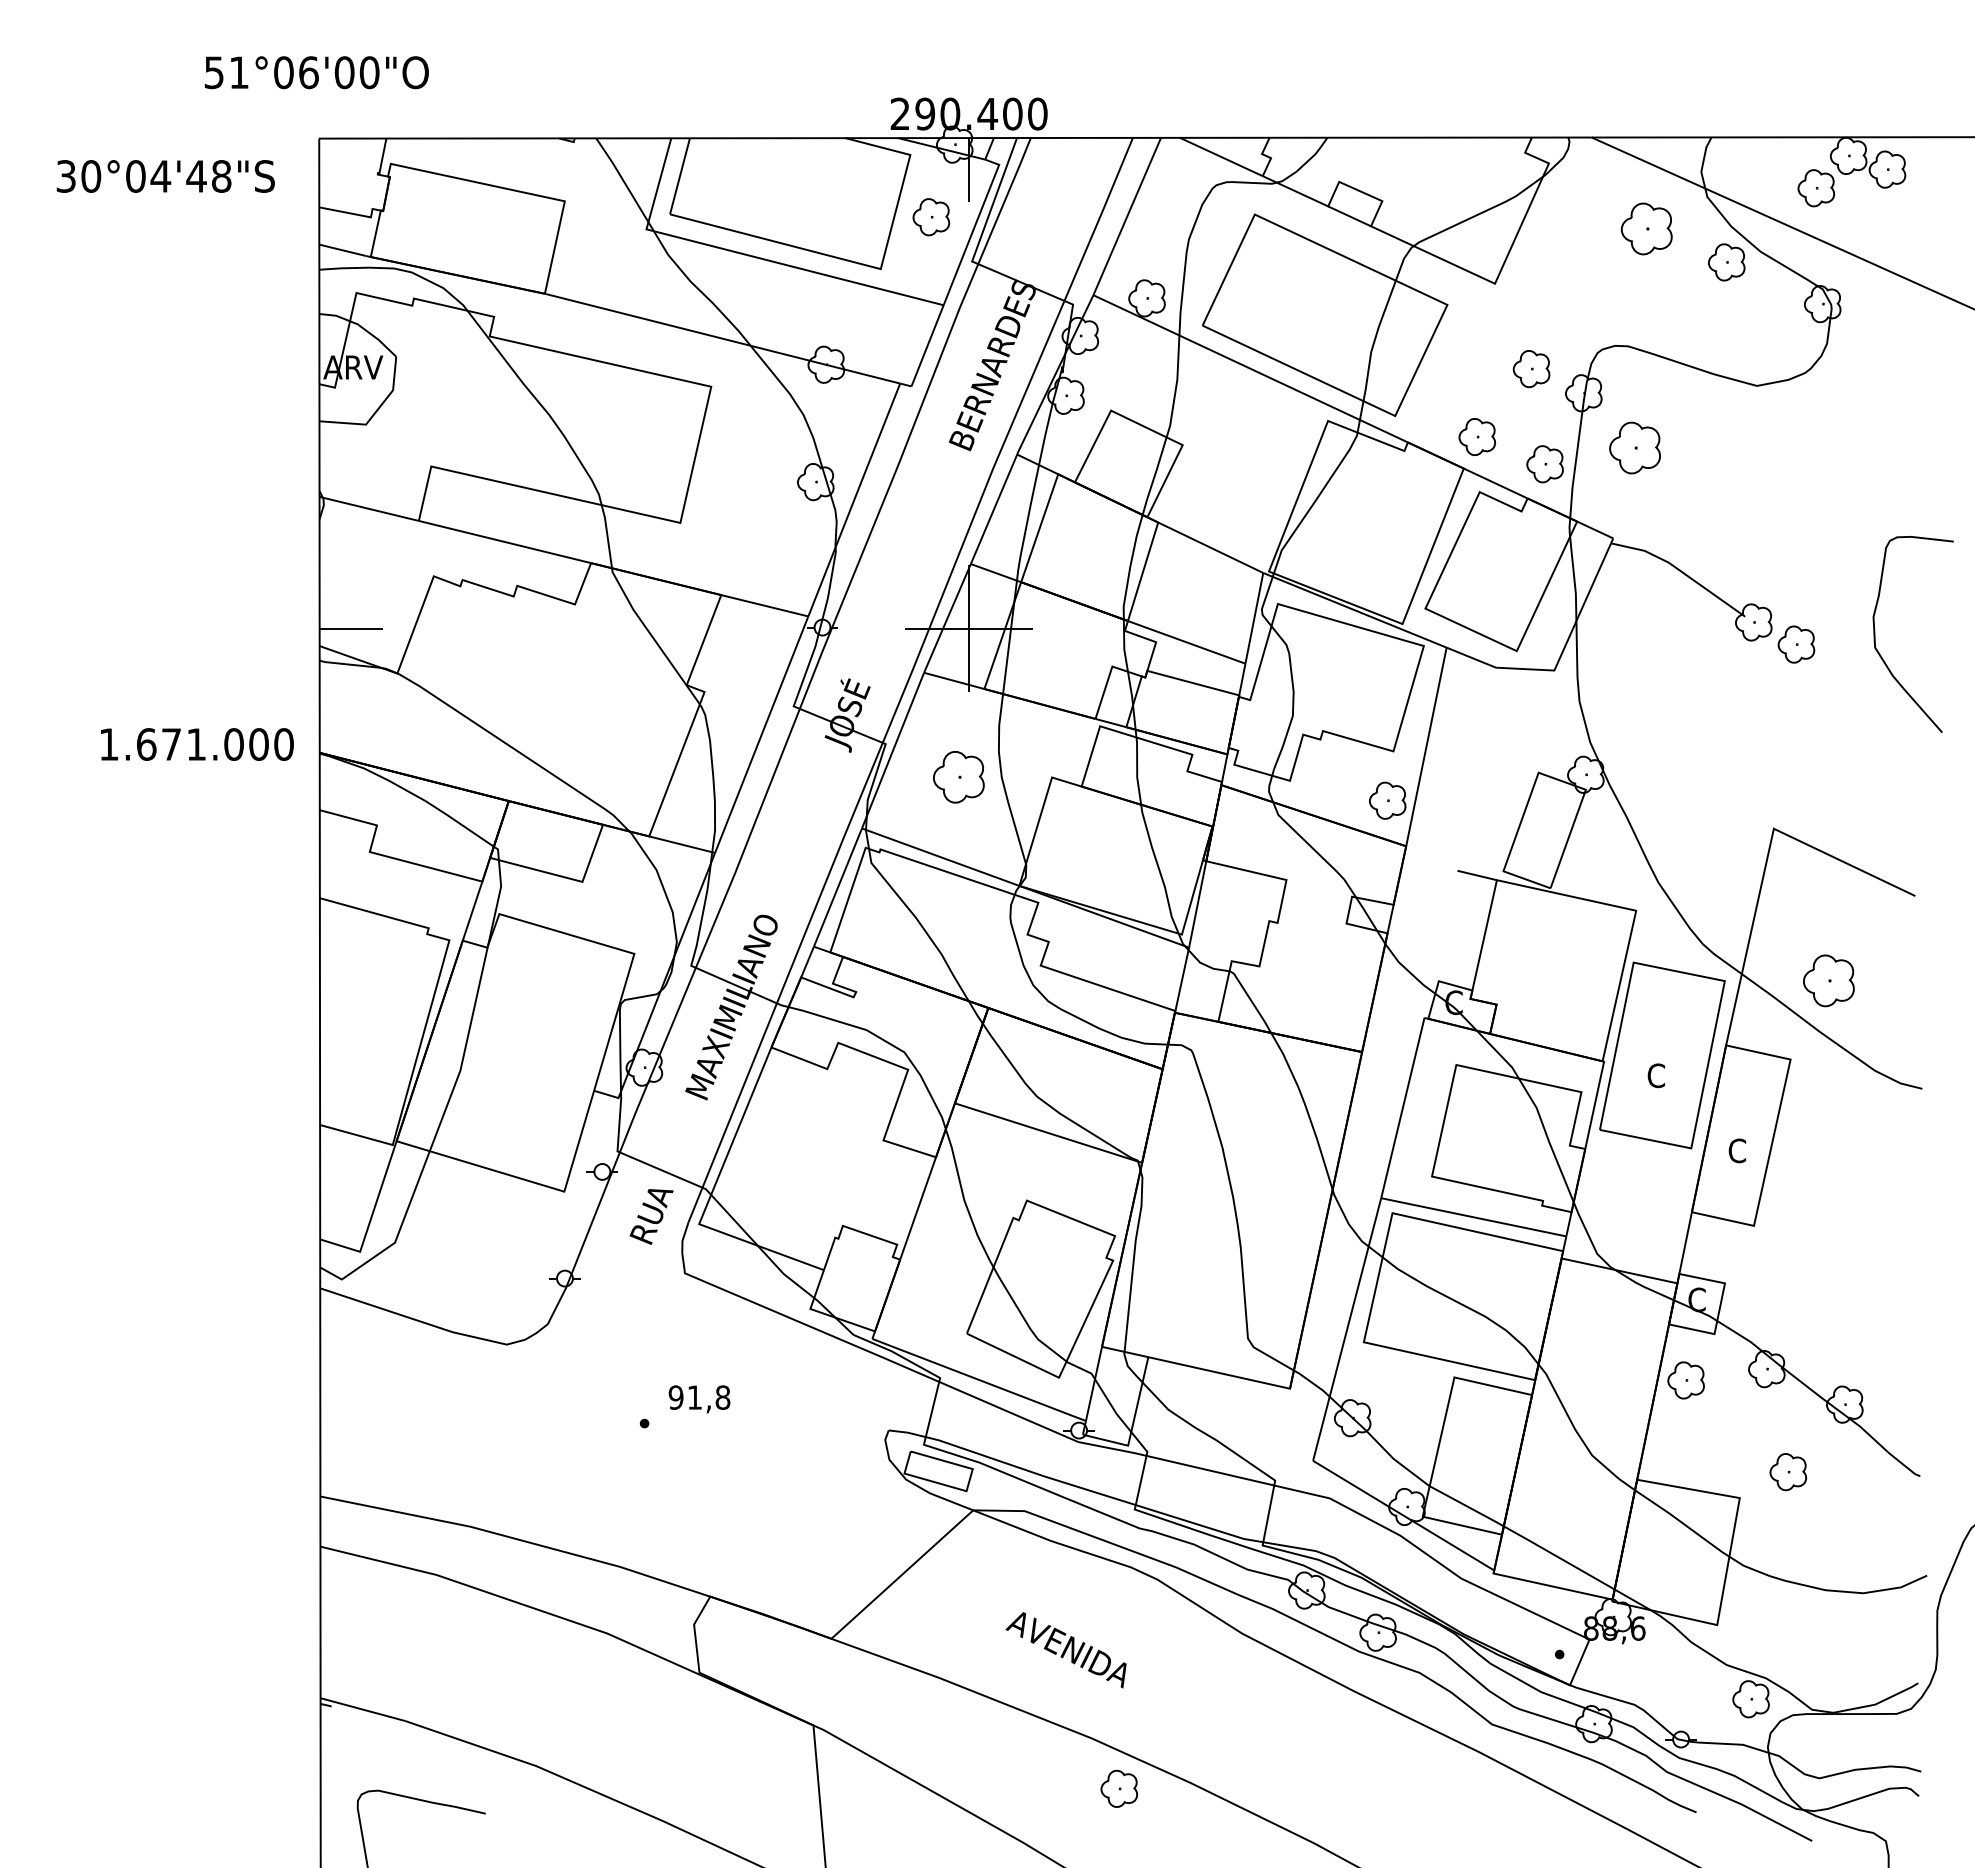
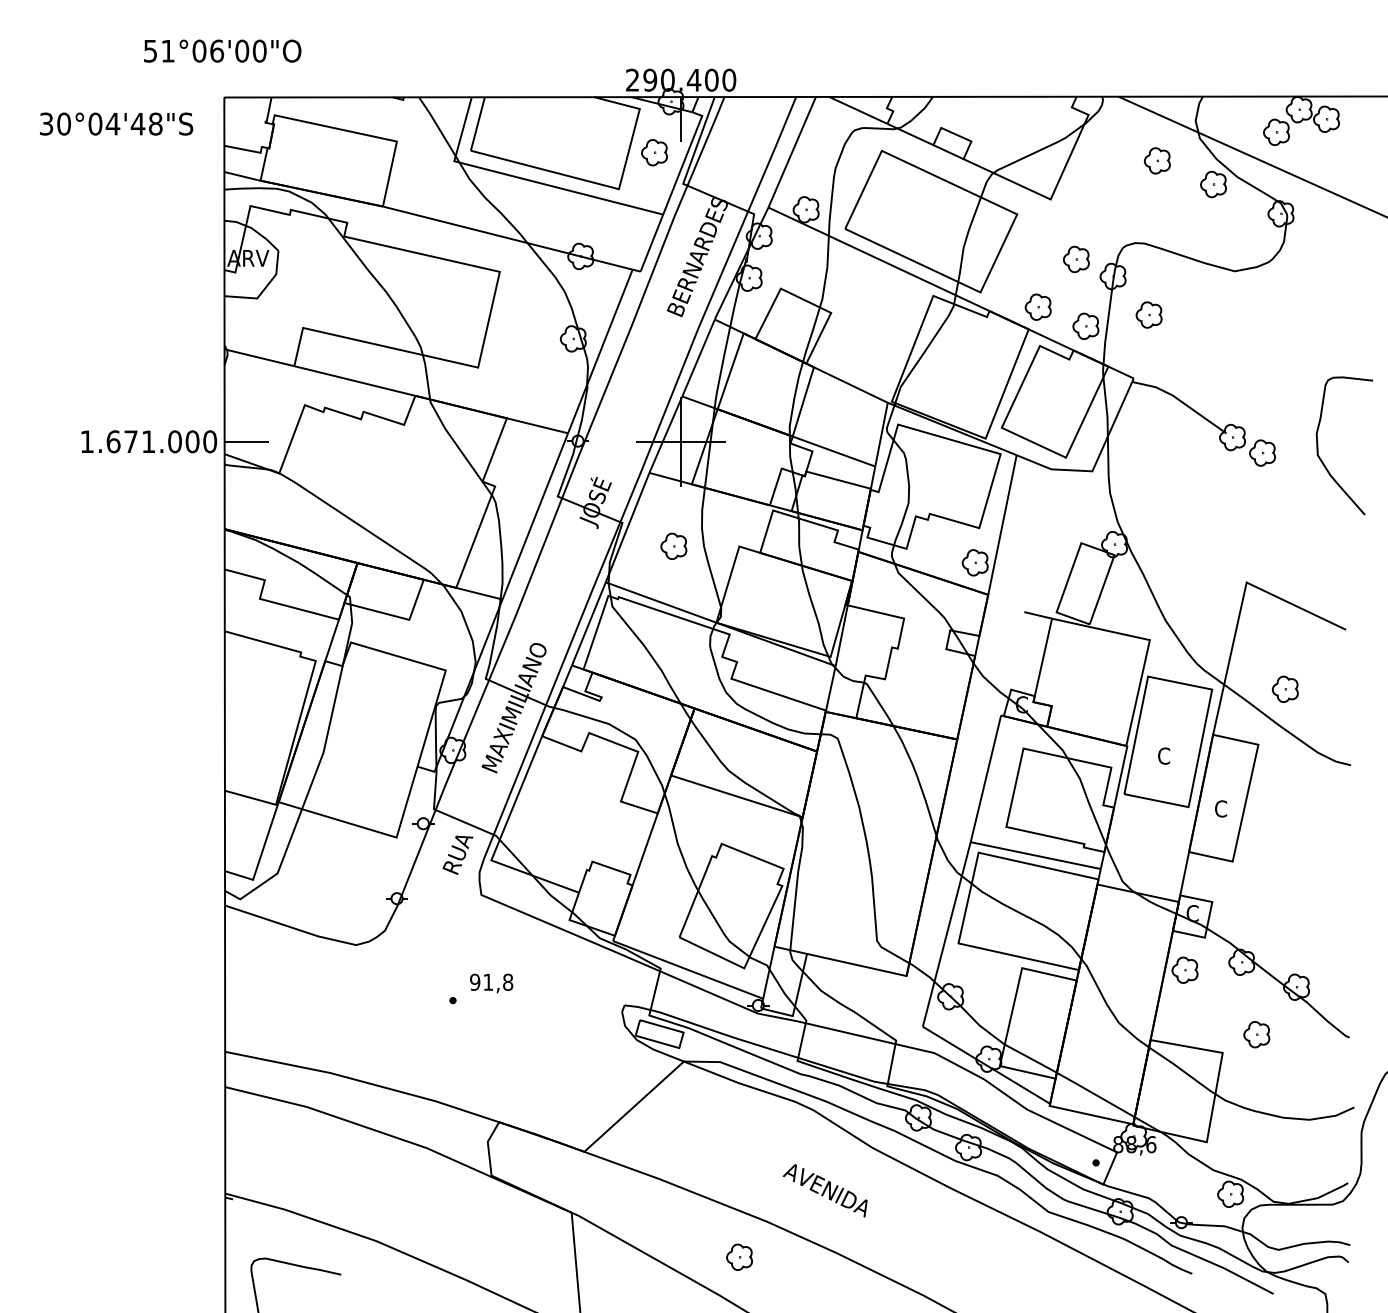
part: (1646, 228) -> (1157, 160), size x0.71
part: (1634, 448) -> (1148, 315), size x0.71
text: (197, 744) -> (149, 441), moved
part: (958, 777) -> (673, 546), size x0.71
part: (1828, 980) -> (1285, 689), size x0.71
text: (1065, 1650) -> (824, 1190), moved
part: (1119, 1788) -> (739, 1257), moved

